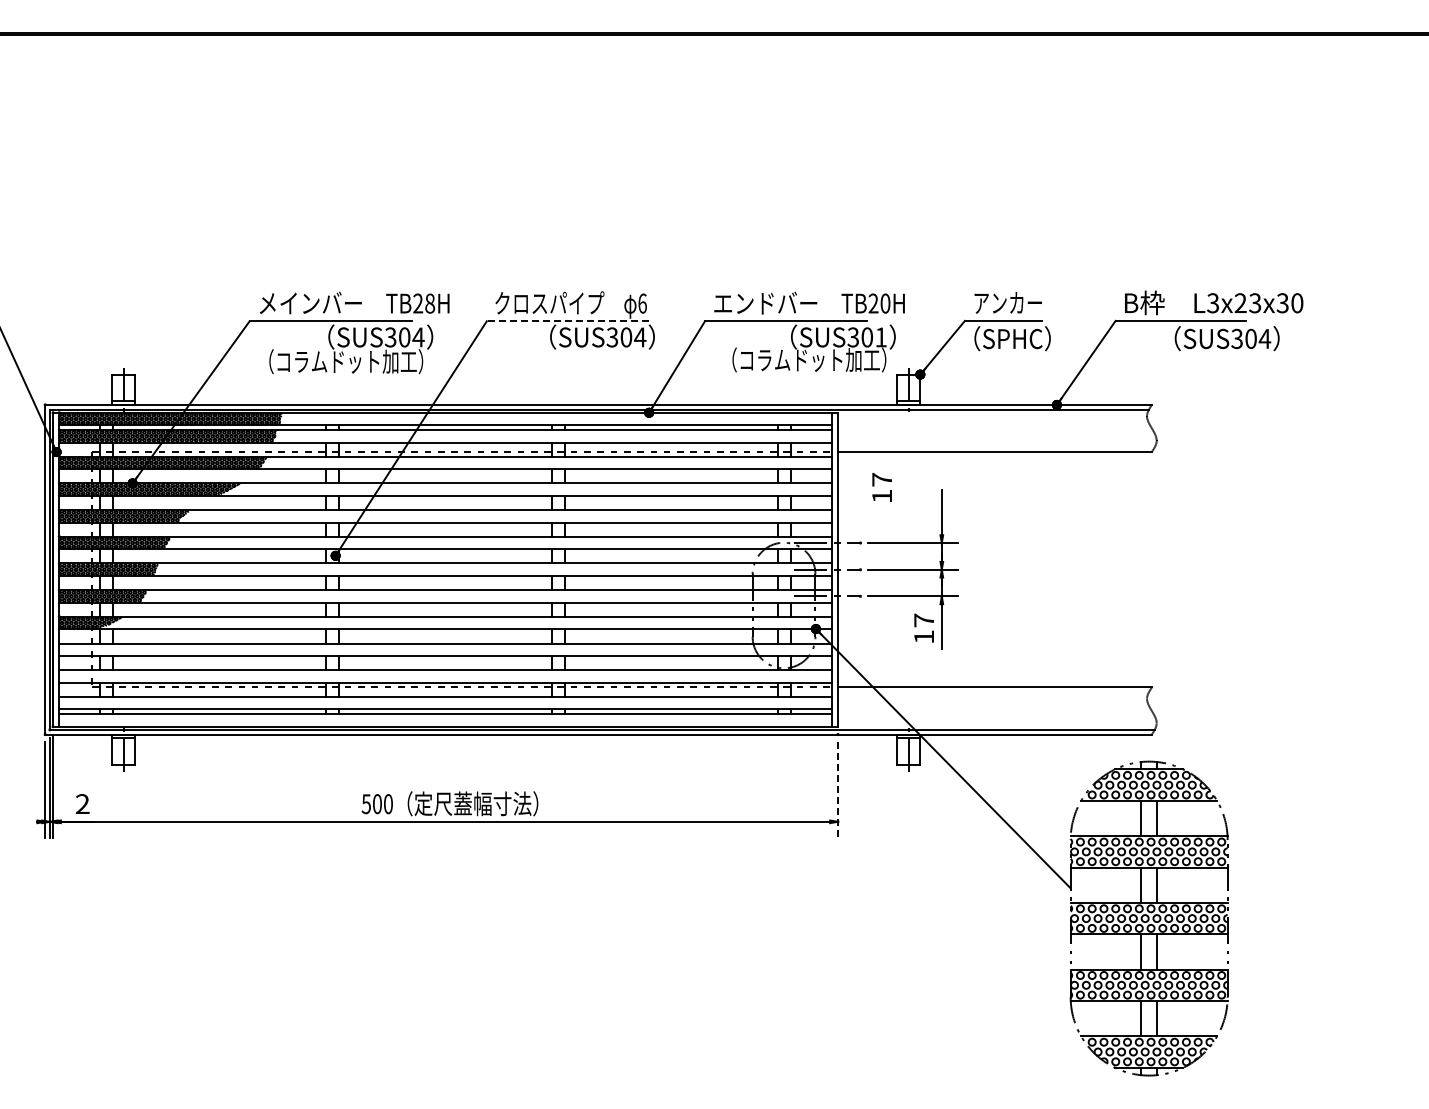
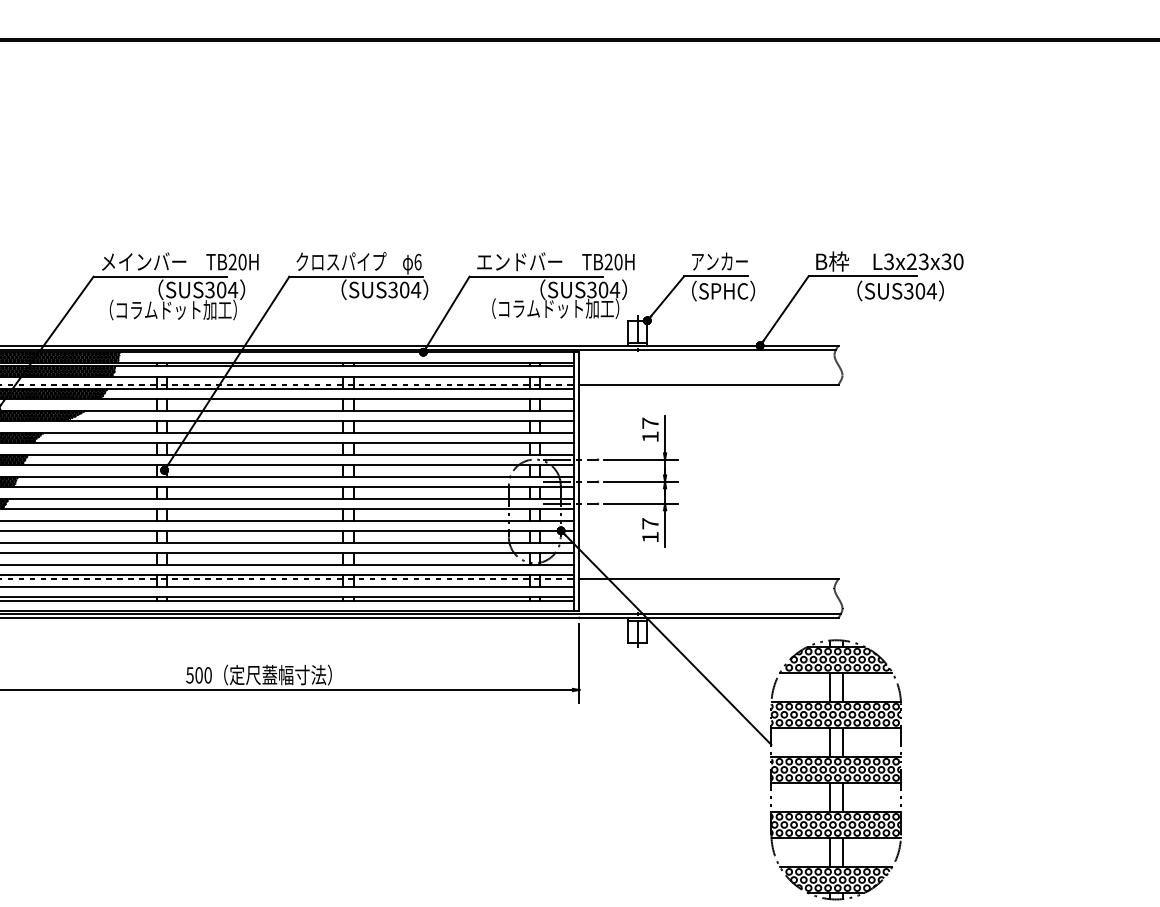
text: (430, 303) -> (242, 262), TB28H -> TB20H
line: (567, 321) -> (356, 276), dashed -> solid
text: (880, 337) -> (614, 290), SUS301 -> SUS304
text: (881, 487) -> (649, 429), moved
line: (837, 789) -> (578, 663), dashed -> solid

